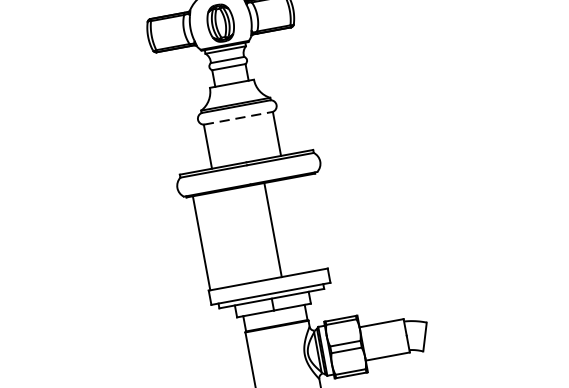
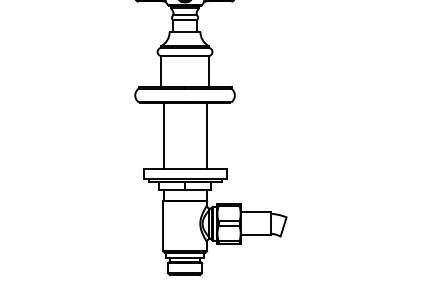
line: (239, 118) -> (185, 56), dashed -> solid
line: (273, 229) -> (206, 135), moved
line: (201, 242) -> (163, 135), moved

